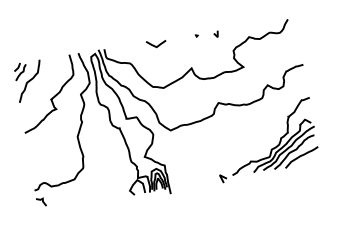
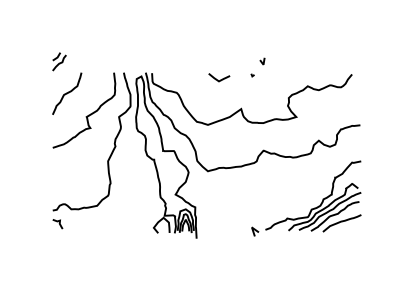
line: (216, 34) -> (262, 61), moved
curve: (155, 45) -> (218, 79), moved
part: (20, 71) -> (59, 61), moved

